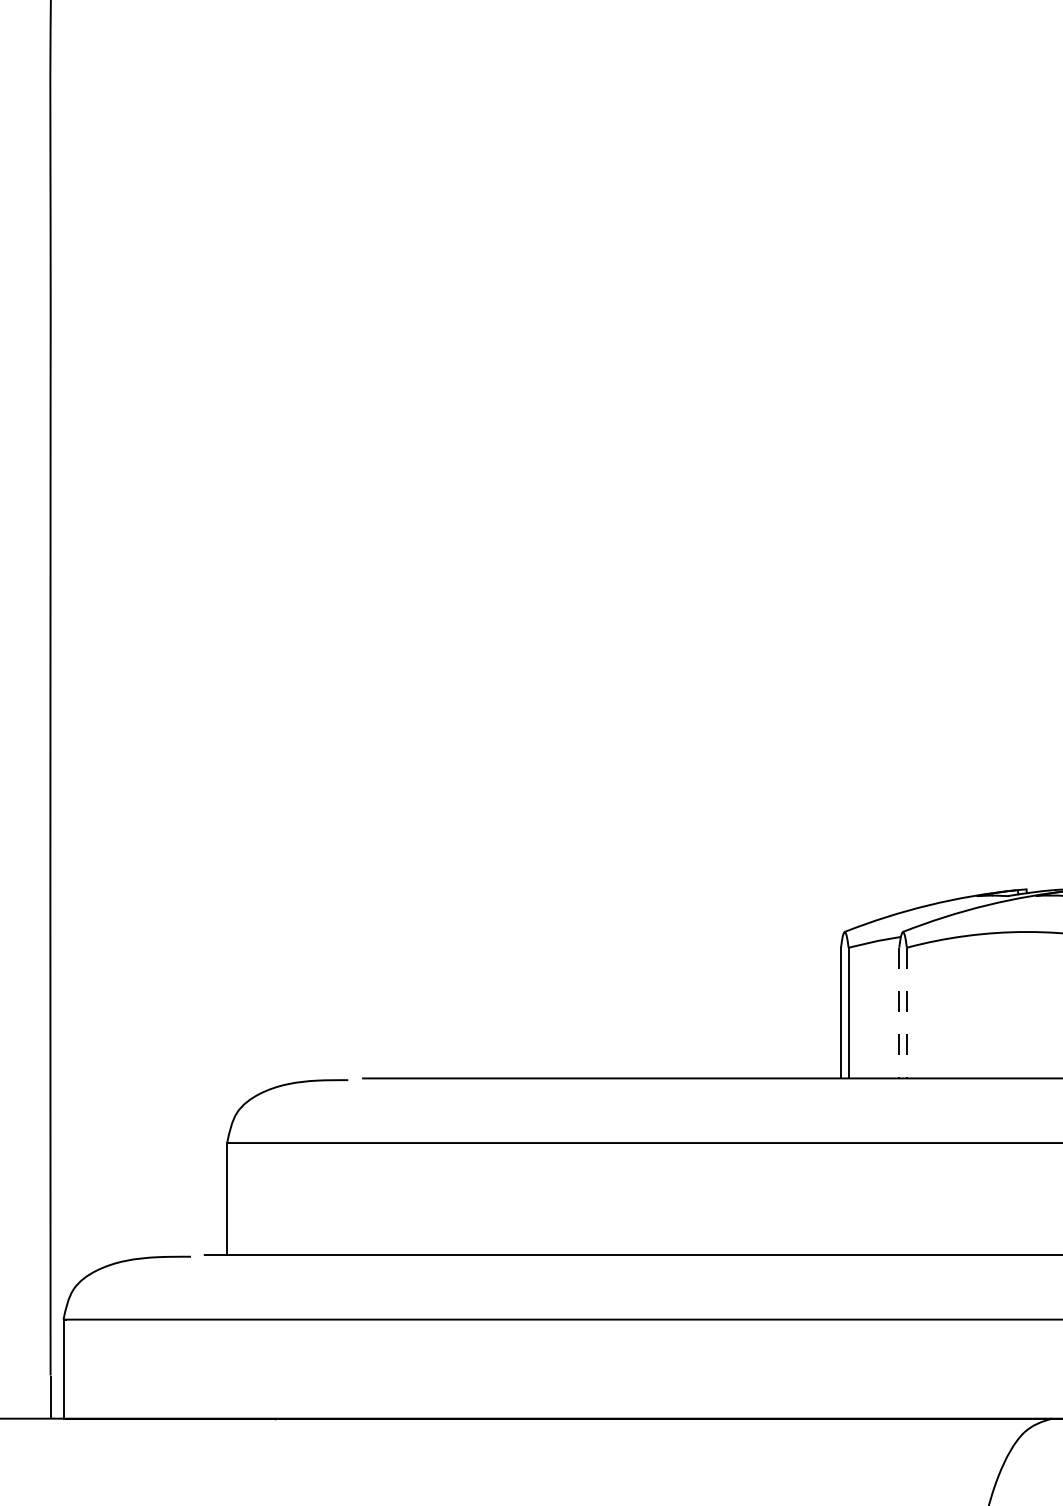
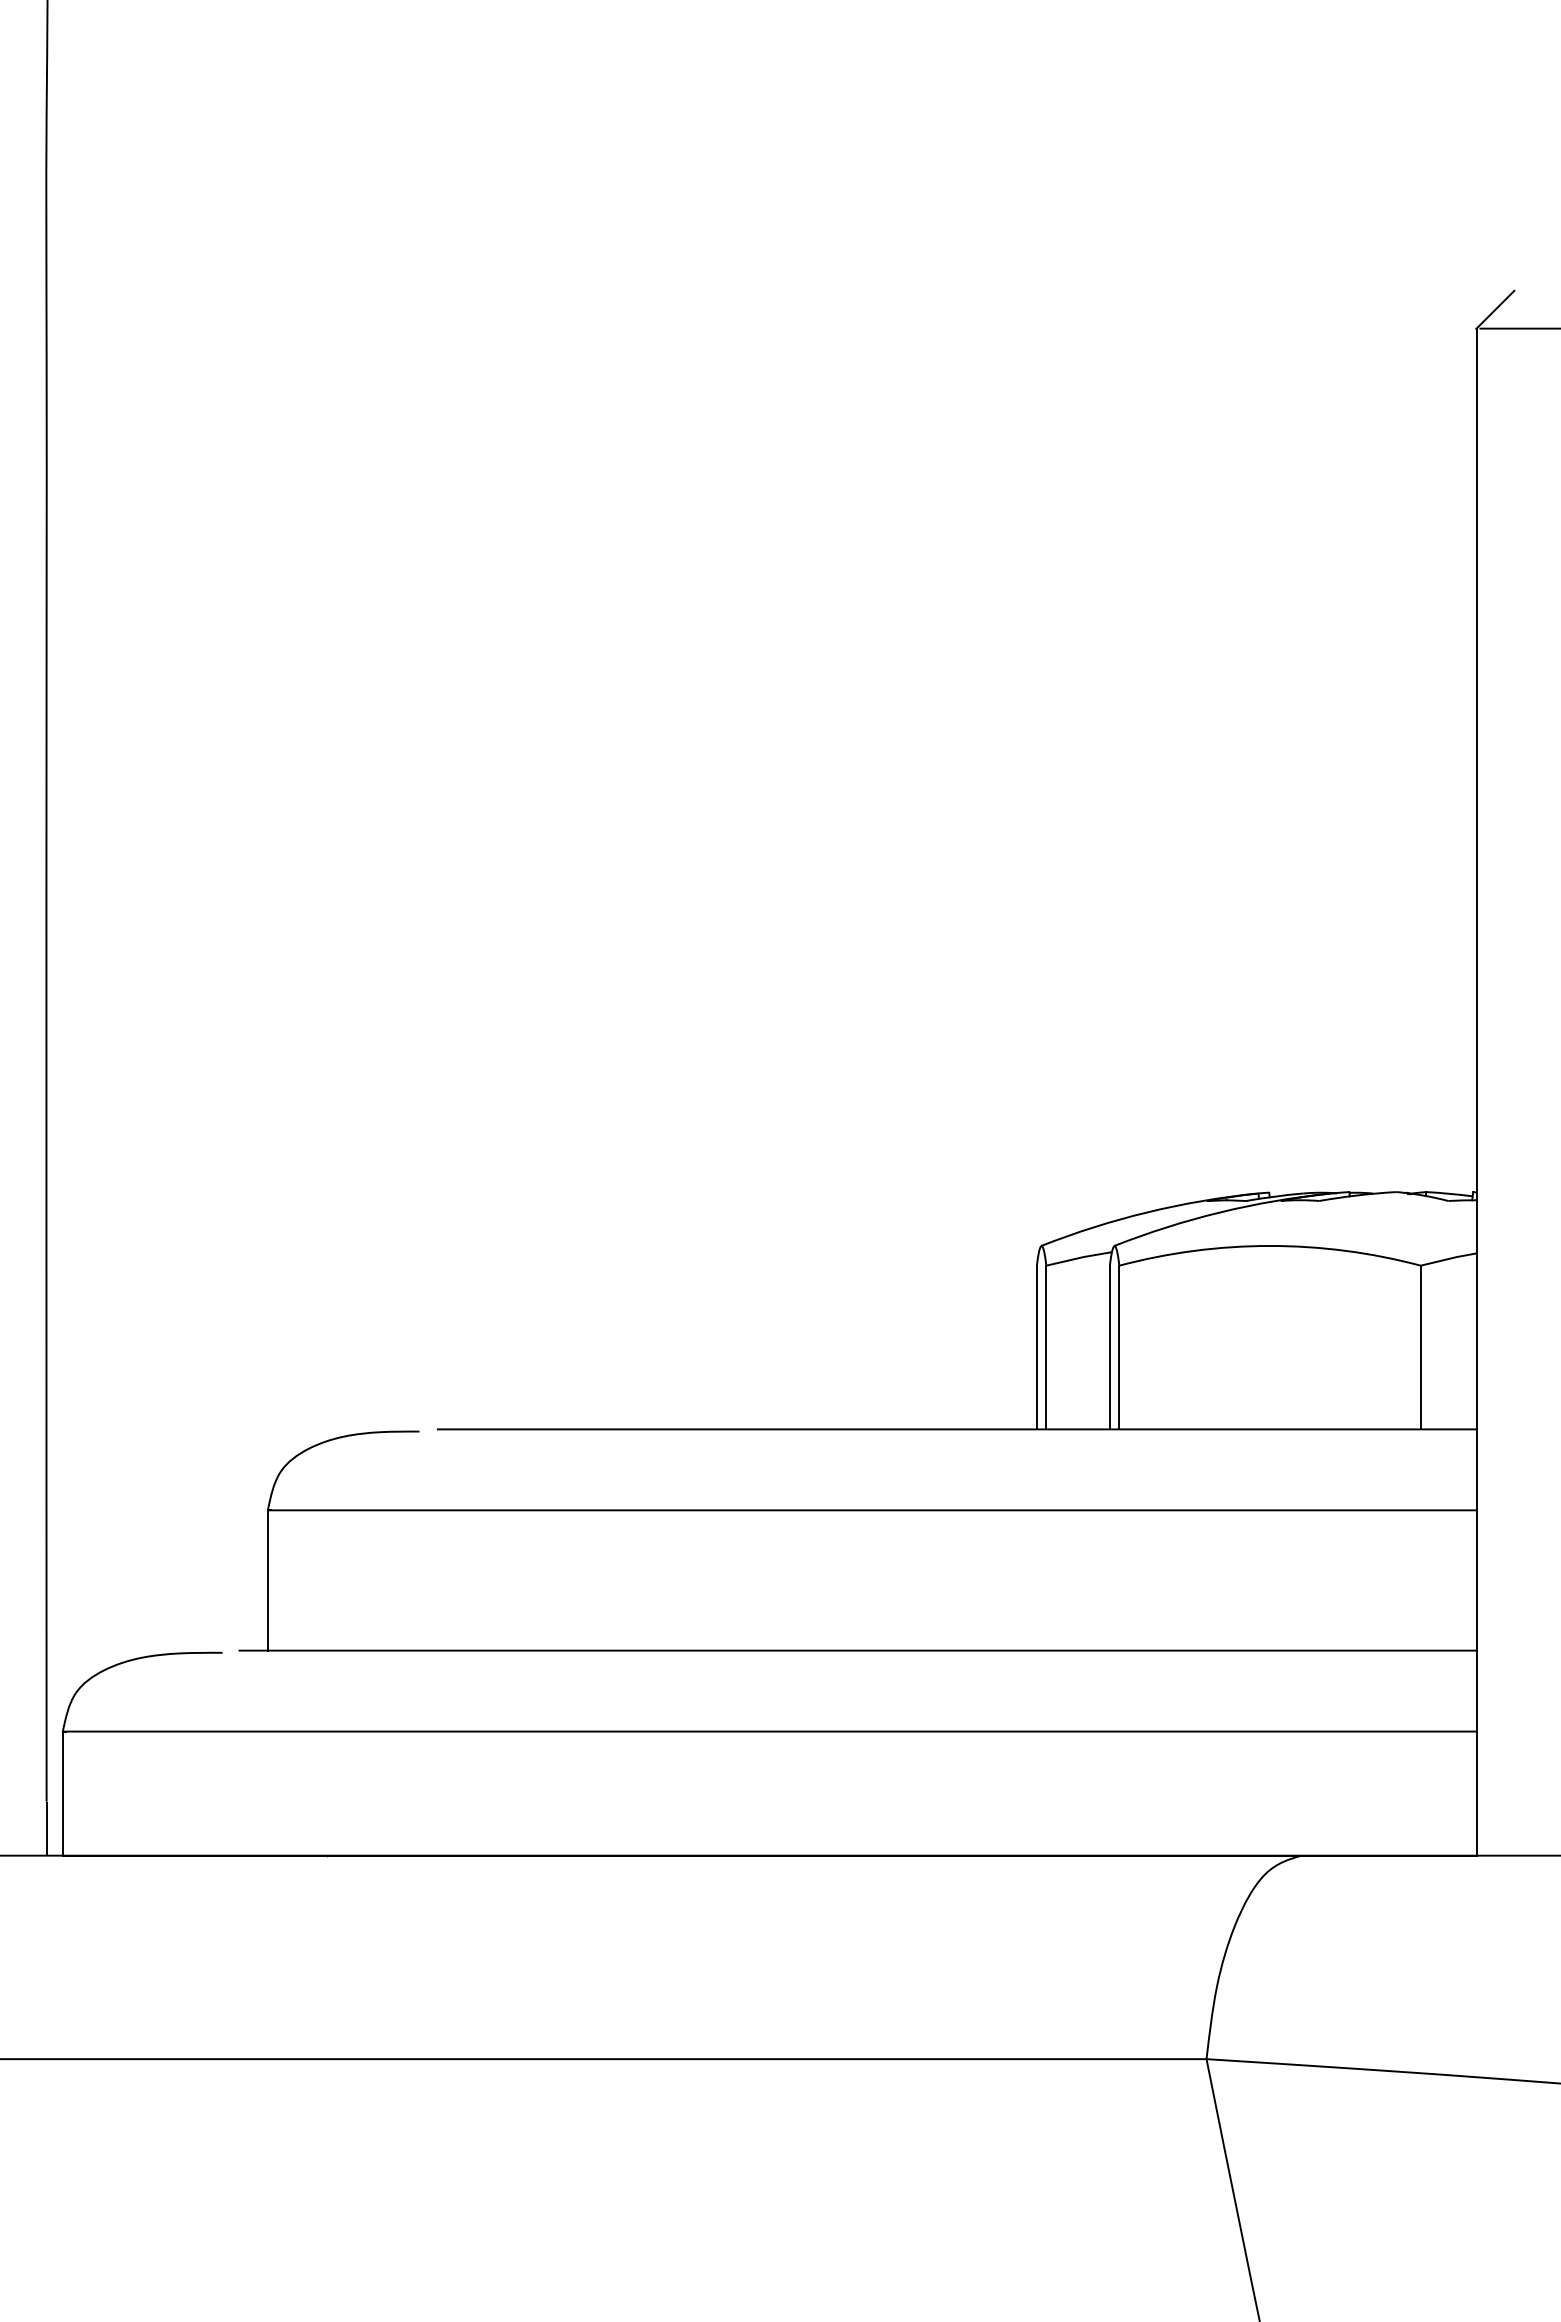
line: (898, 1013) -> (1109, 1347), dashed -> solid
line: (906, 1013) -> (1119, 1347), dashed -> solid

